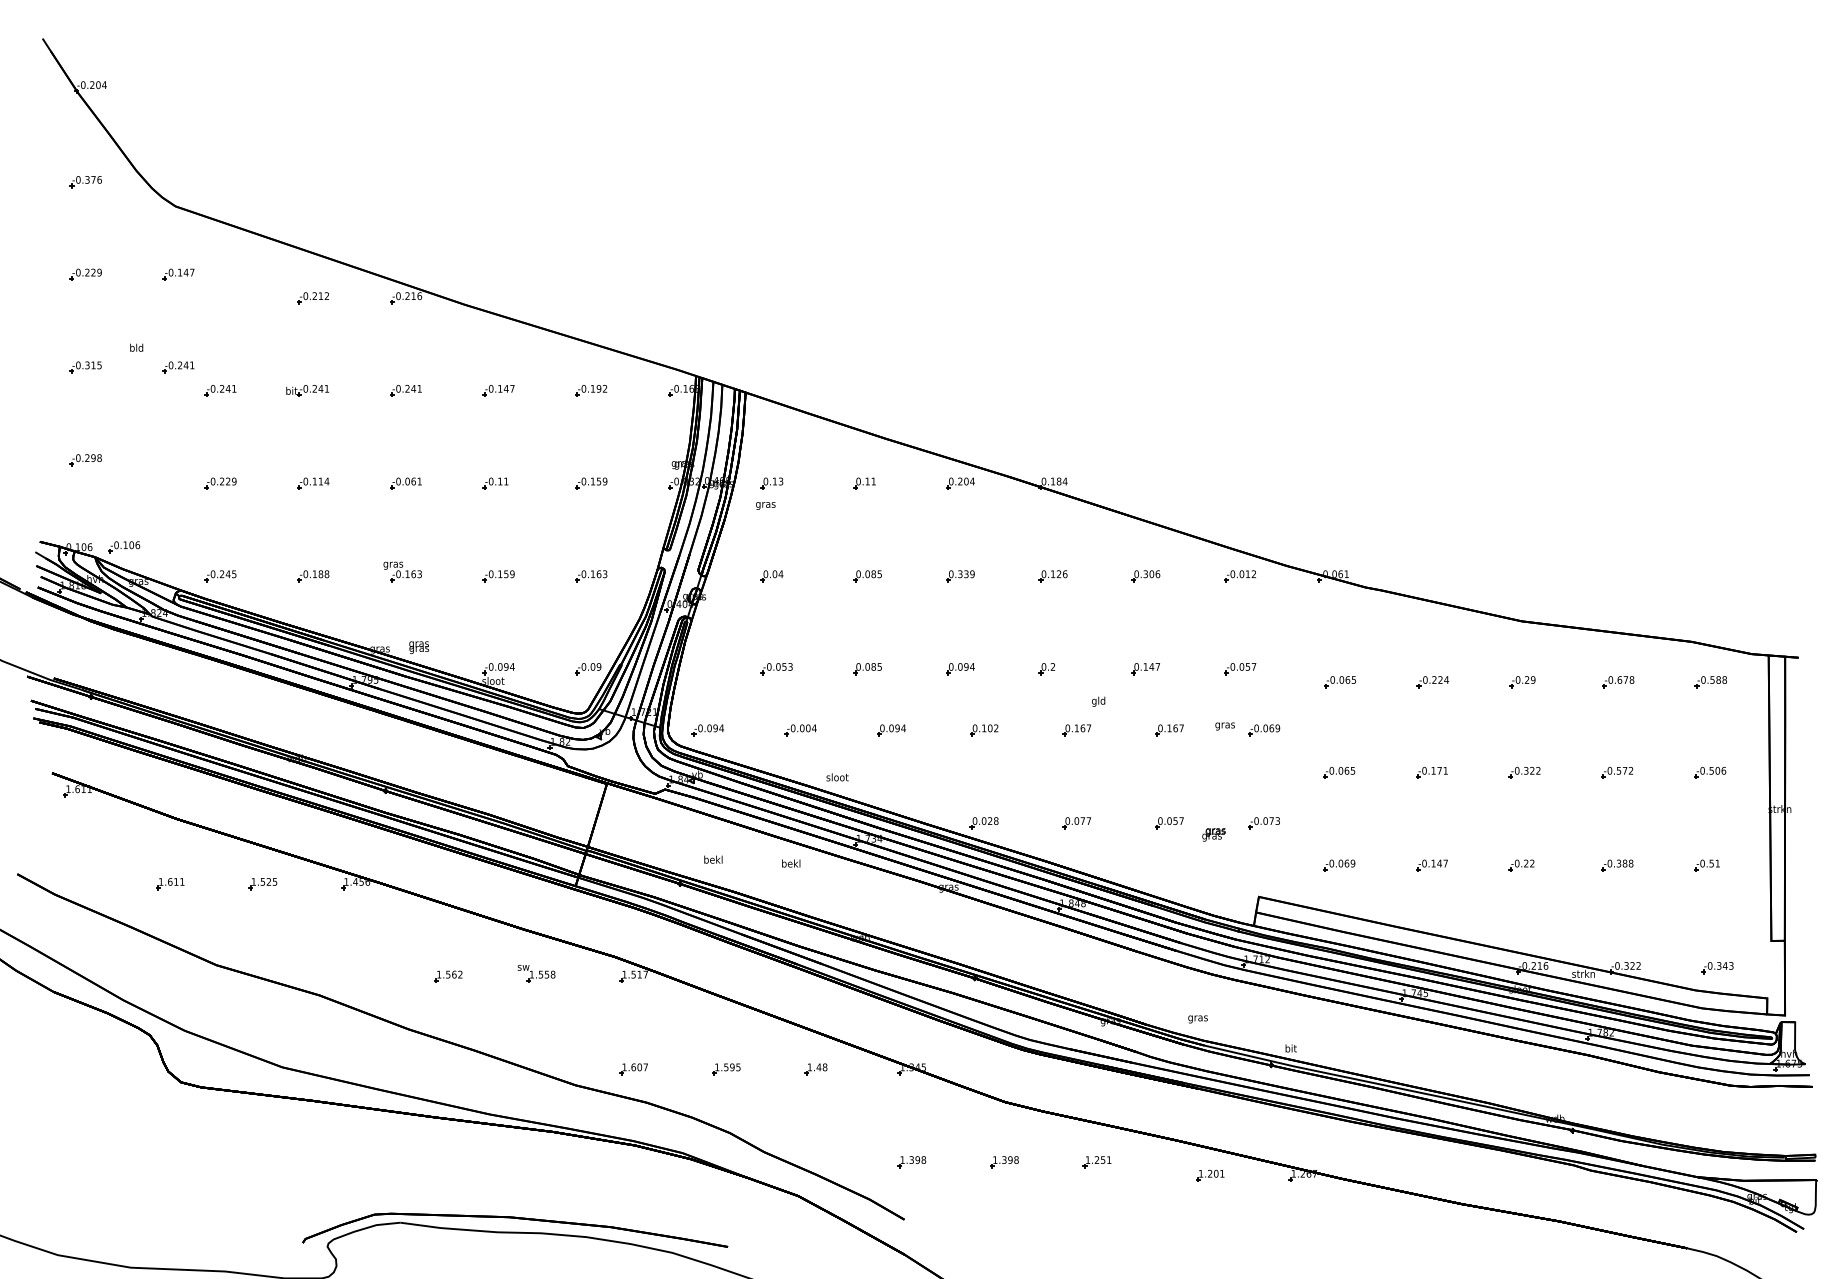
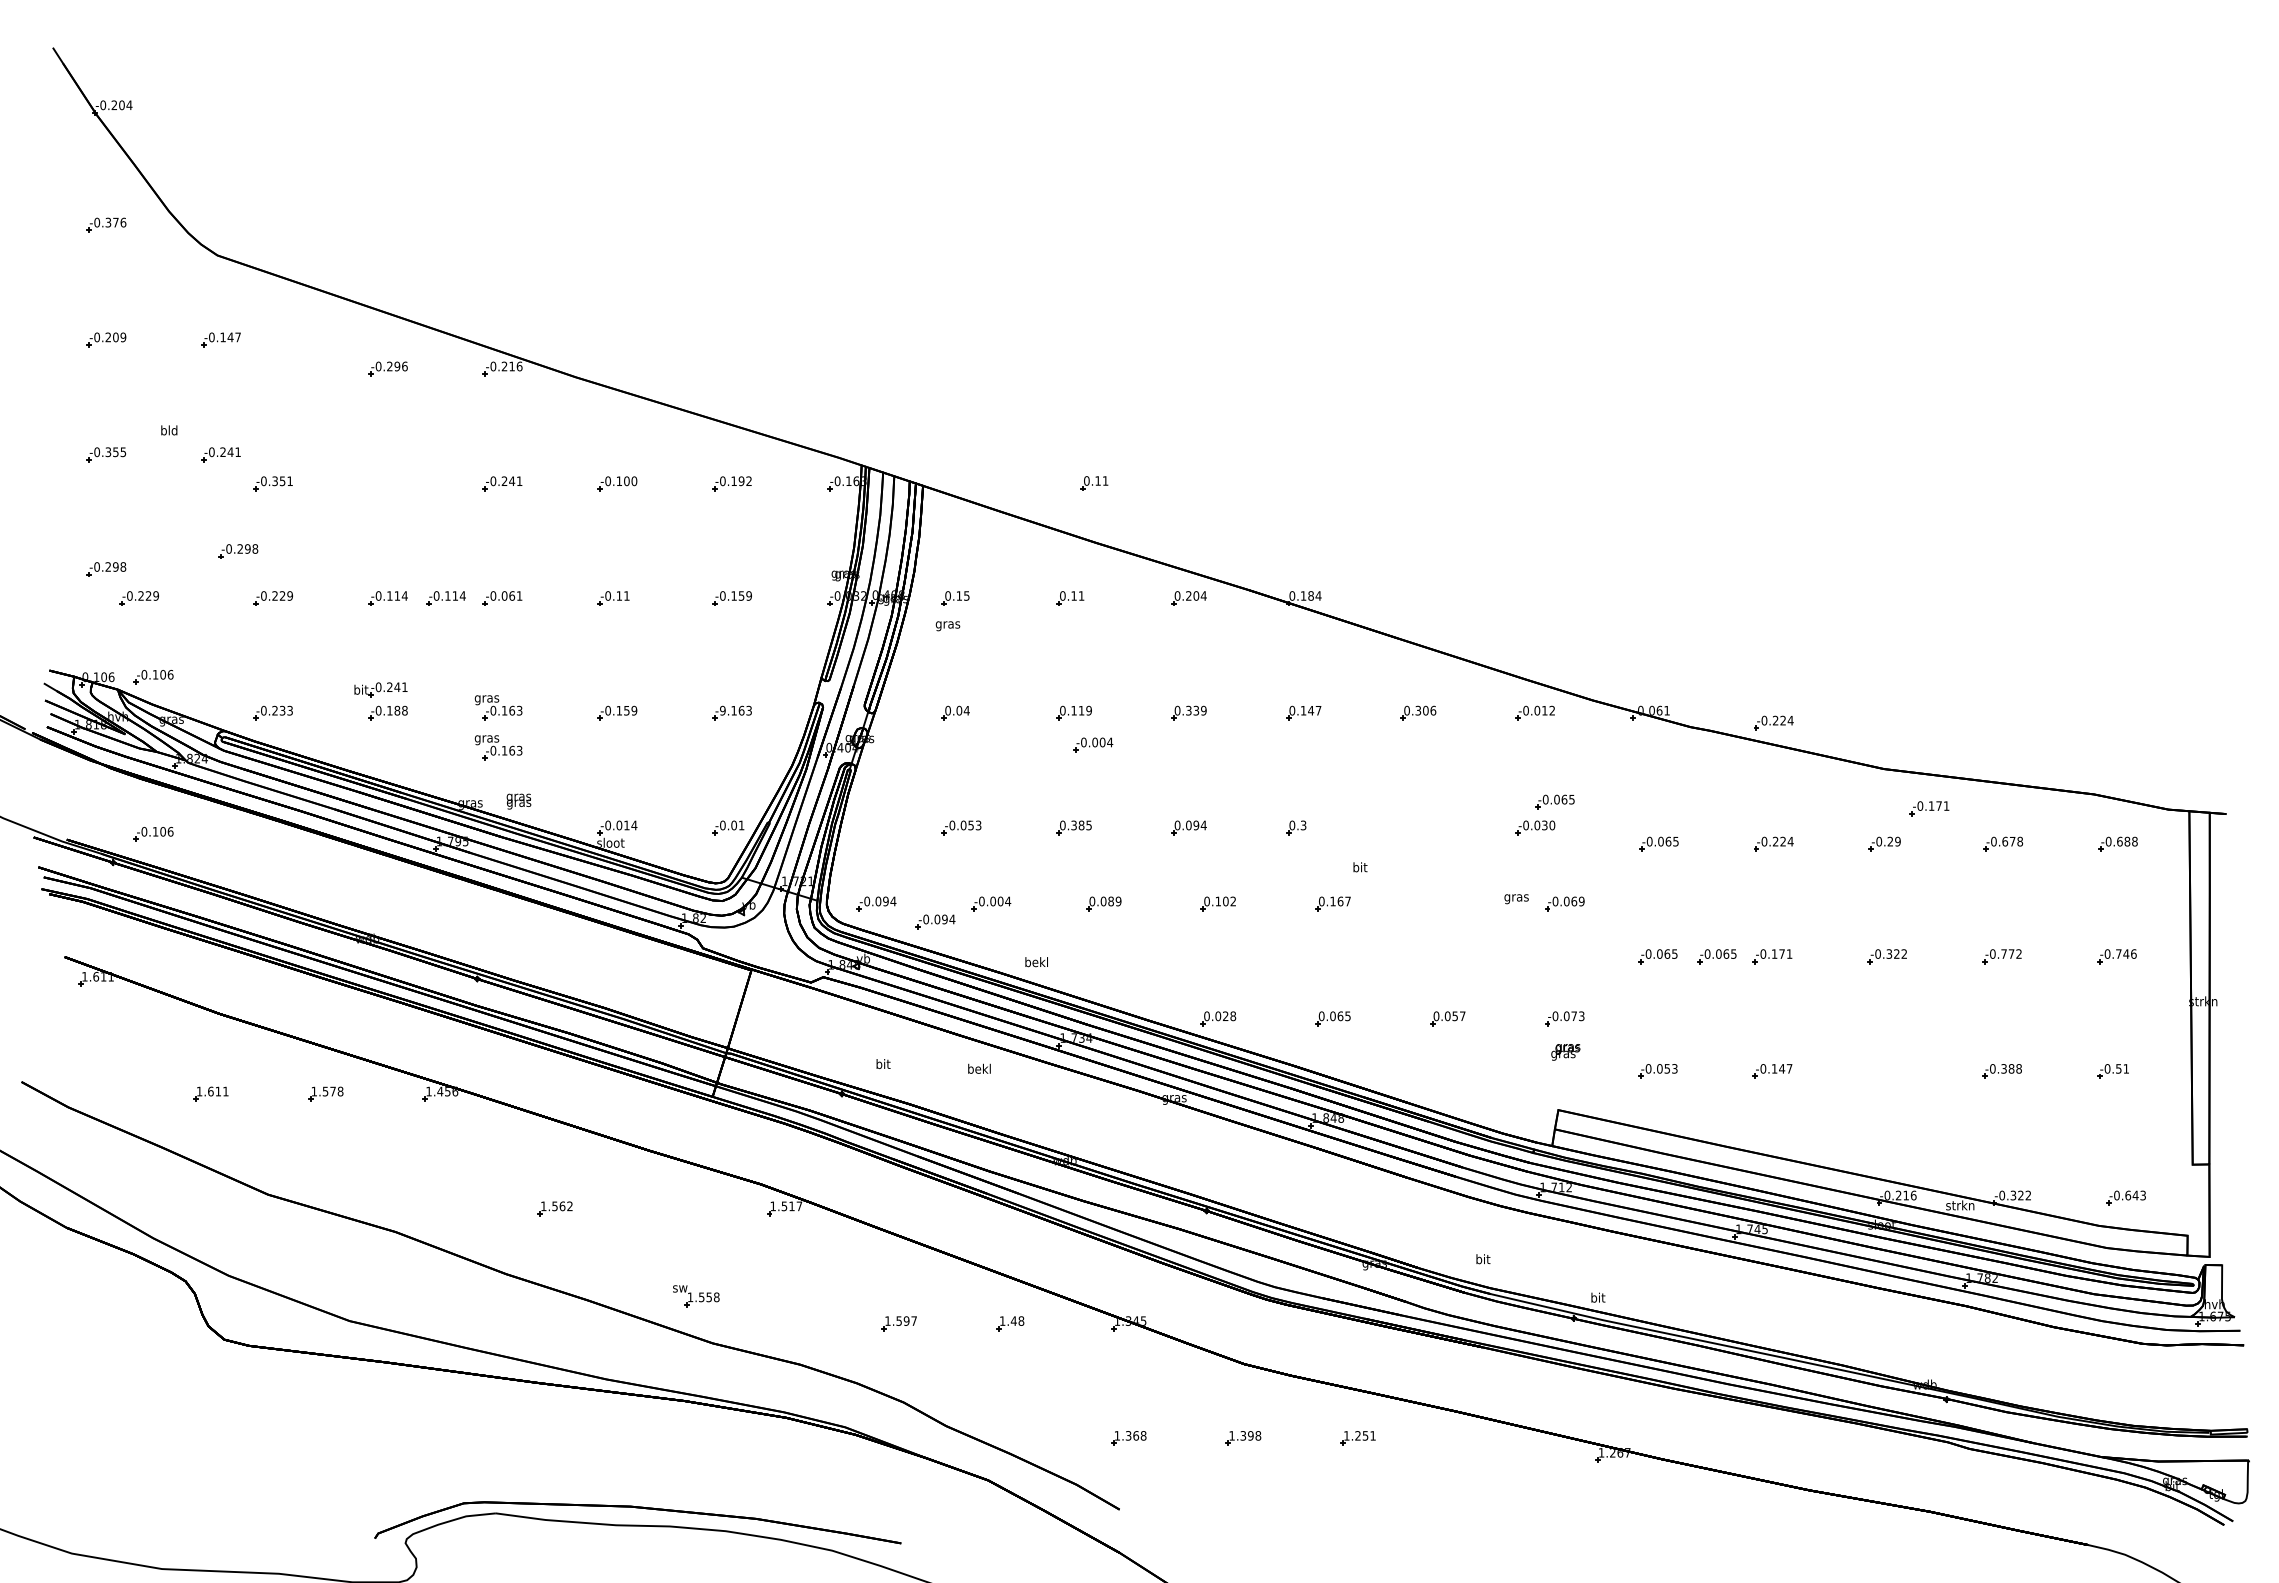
text: (93, 272) -> (115, 337), -0.229 -> -0.209
text: (323, 296) -> (400, 366), -0.212 -> -0.296
text: (93, 365) -> (115, 452), -0.315 -> -0.355
text: (224, 389) -> (278, 481), -0.241 -> -0.351
text: (509, 389) -> (630, 481), -0.147 -> -0.100
part: (307, 390) -> (380, 689), moved
part: (884, 390) -> (1094, 483), added
part: (192, 445) -> (238, 551), added
text: (780, 481) -> (966, 595), 0.13 -> 0.15
part: (111, 483) -> (138, 598), added
part: (359, 483) -> (445, 598), added
text: (230, 574) -> (285, 710), -0.245 -> -0.233
text: (583, 574) -> (722, 710), -0.163 -> -9.163
text: (873, 574) -> (1081, 710), 0.085 -> 0.119
text: (1061, 574) -> (1314, 710), 0.126 -> 0.147
part: (1432, 583) -> (1773, 722), added
part: (883, 601) -> (1093, 744), added
part: (402, 603) -> (498, 747), added
part: (1255, 647) -> (1554, 801), added
part: (1558, 653) -> (1929, 808), added
text: (506, 666) -> (626, 825), -0.094 -> -0.014
text: (598, 666) -> (741, 825), -0.09 -> -0.01
text: (867, 666) -> (1073, 825), 0.085 -> 0.385
text: (1052, 666) -> (1303, 825), 0.2 -> 0.3
text: (1250, 666) -> (1548, 825), -0.057 -> -0.030
part: (1145, 668) -> (1417, 827), removed
part: (123, 674) -> (153, 834), added
text: (1712, 679) -> (2119, 841), -0.588 -> -0.688
text: (1098, 701) -> (1359, 868), gld -> bit
text: (900, 728) -> (1114, 901), 0.094 -> 0.089
part: (1169, 729) -> (1447, 903), removed
part: (755, 744) -> (935, 921), added
text: (1618, 770) -> (2003, 953), -0.572 -> -0.772
text: (1714, 770) -> (2122, 953), -0.506 -> -0.746
part: (1386, 772) -> (1716, 956), added
text: (837, 777) -> (1036, 962), sloot -> bekl
text: (1085, 821) -> (1343, 1016), 0.077 -> 0.065
text: (1213, 835) -> (1565, 1052), moved
text: (712, 860) -> (882, 1064), bekl -> bit
text: (1349, 863) -> (1670, 1068), -0.069 -> -0.053
part: (1521, 865) -> (1883, 1071), removed
text: (271, 881) -> (336, 1091), 1.525 -> 1.578
text: (1719, 965) -> (2128, 1195), -0.343 -> -0.643
part: (536, 973) -> (696, 1296), moved
text: (1197, 1018) -> (1482, 1260), gras -> bit
text: (737, 1066) -> (913, 1320), 1.595 -> 1.597
part: (633, 1069) -> (784, 1323), removed
text: (918, 1159) -> (1136, 1435), 1.398 -> 1.368
part: (1209, 1175) -> (1497, 1455), removed

